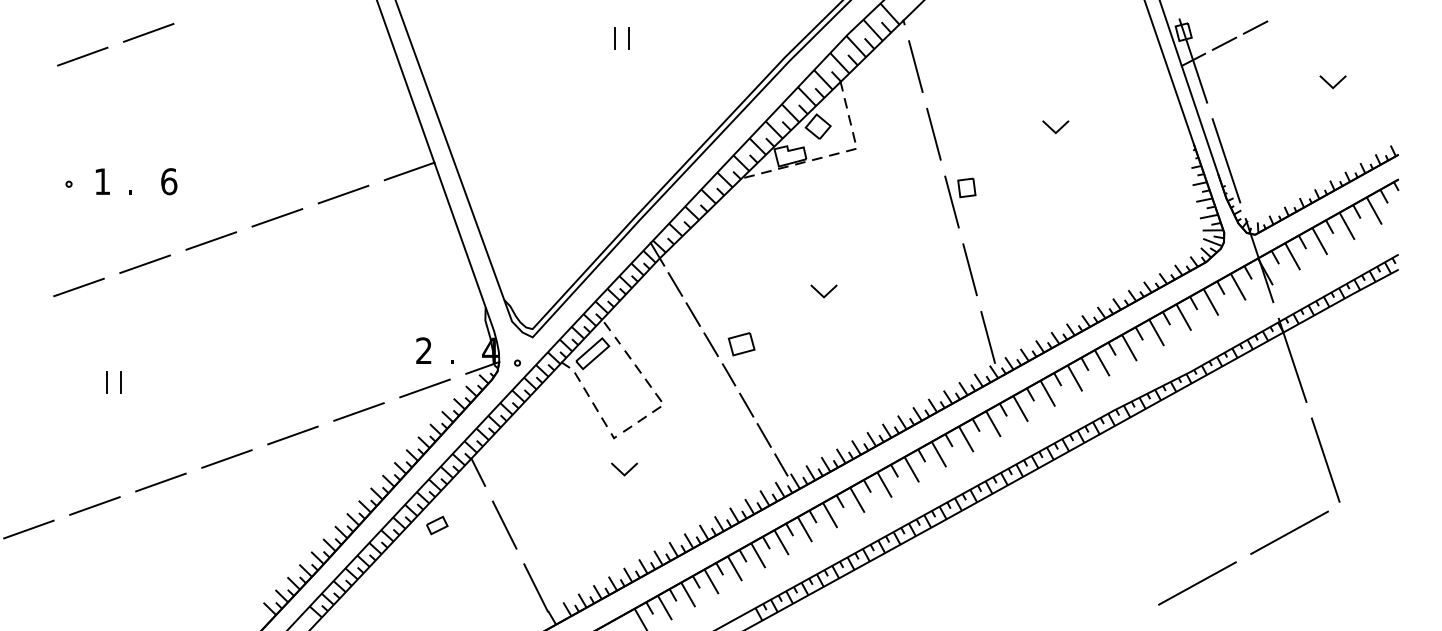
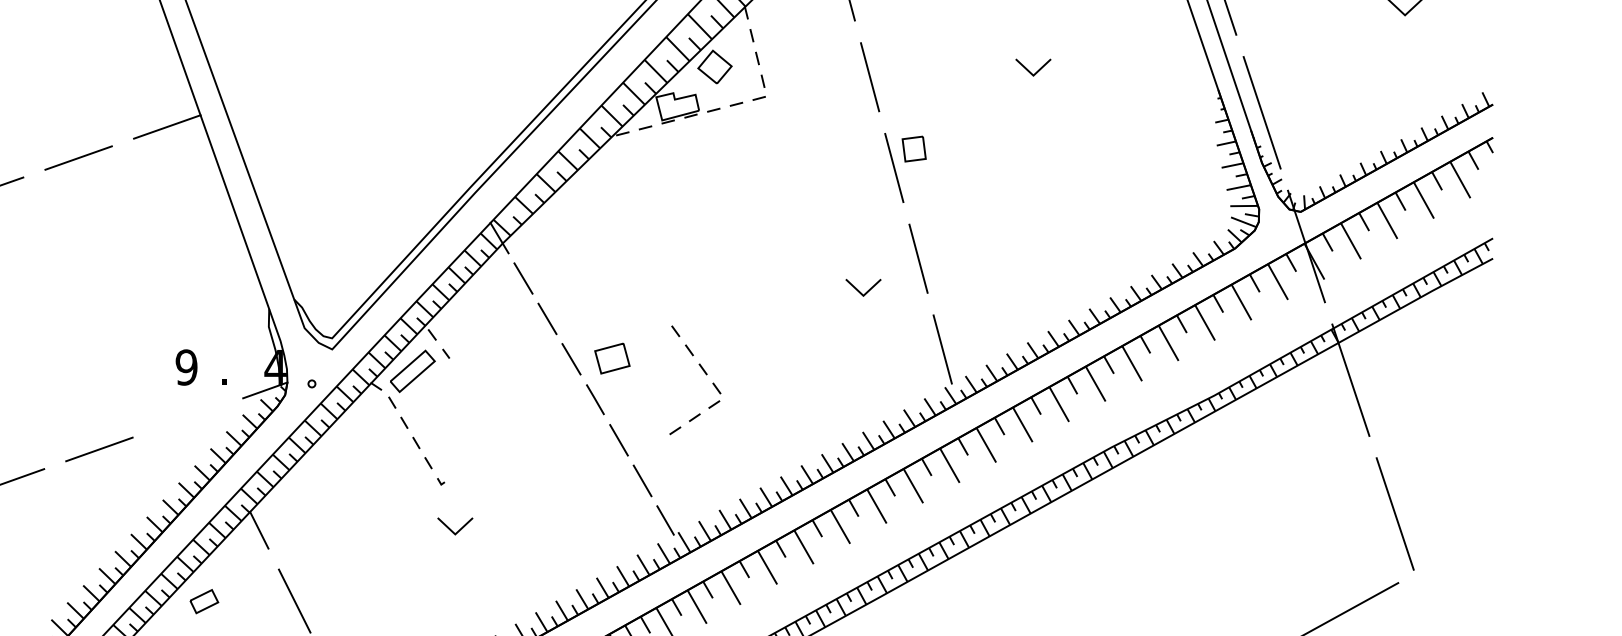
line: (821, 293) -> (860, 290), moved
text: (424, 350) -> (187, 367), 2 -> 9
part: (648, 385) -> (703, 372), moved
line: (424, 388) -> (187, 417), removed

